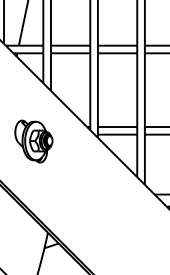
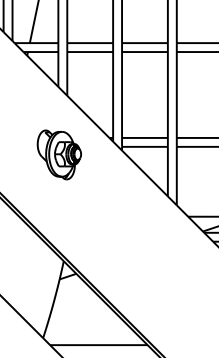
part: (33, 141) -> (58, 154), moved

